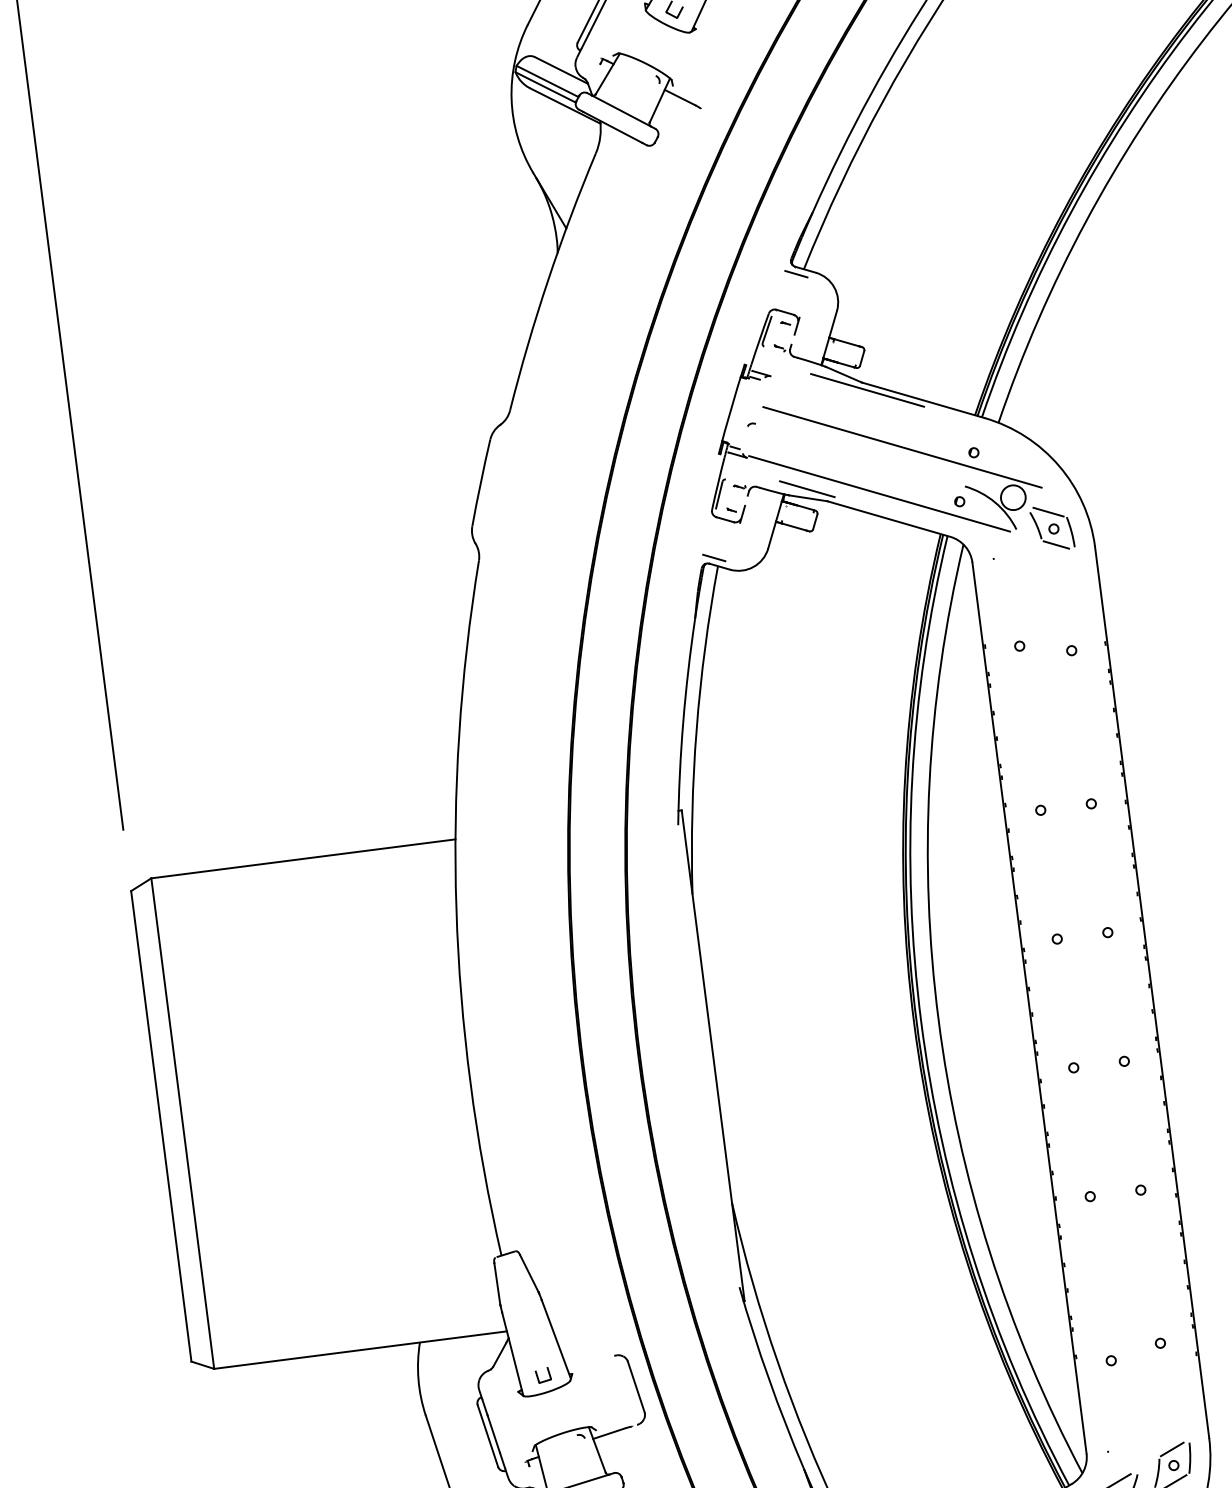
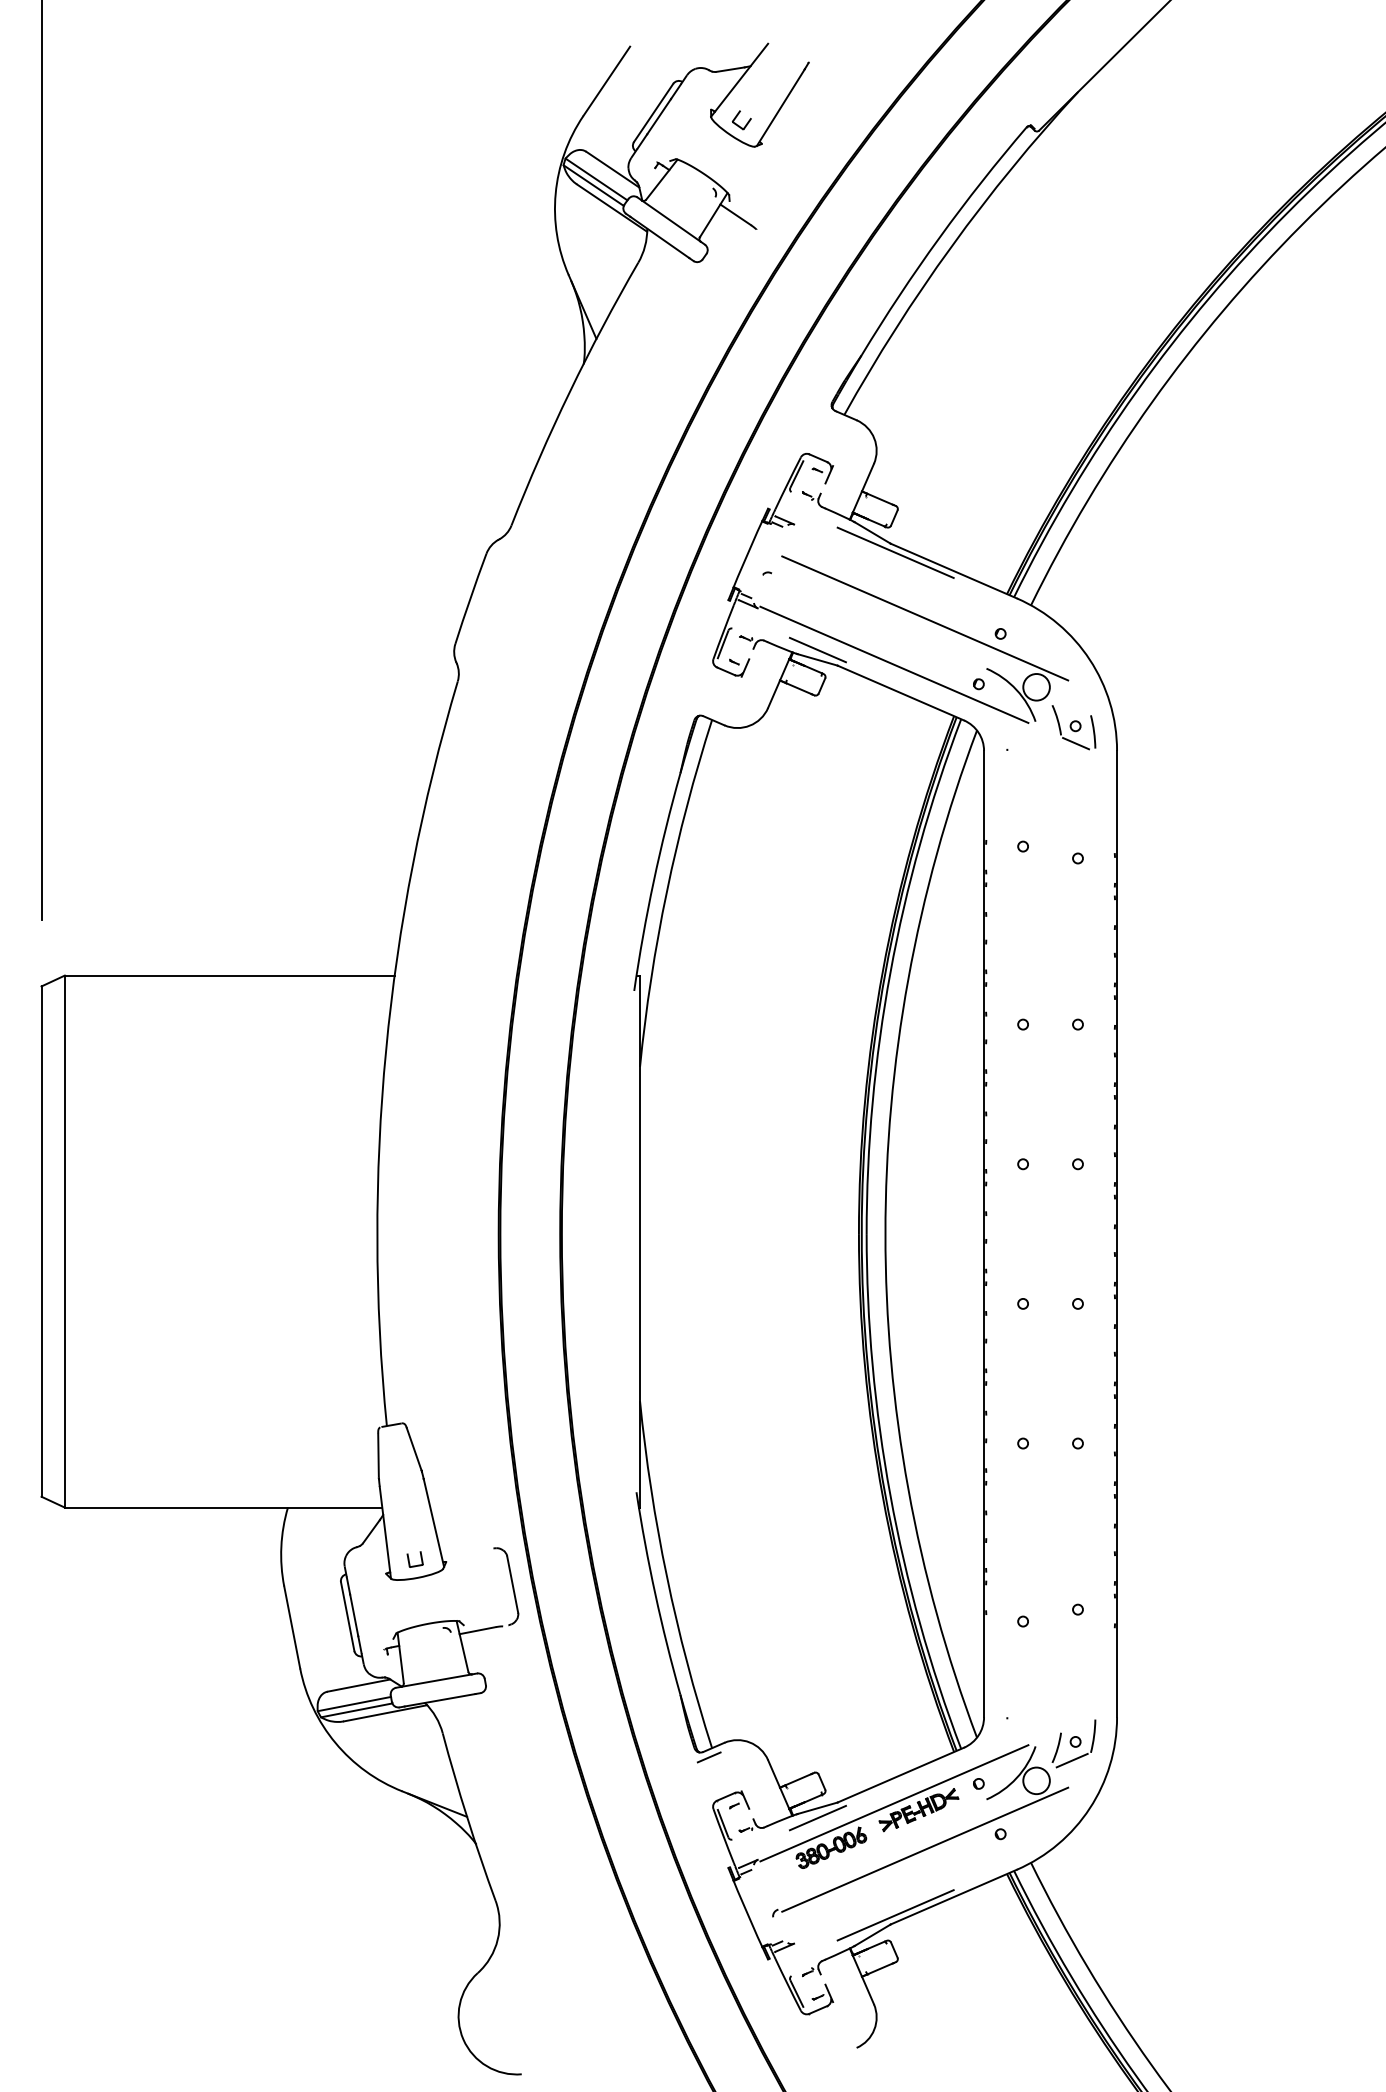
line: (796, 274) -> (835, 419), removed
line: (1047, 512) -> (1071, 707), removed
line: (713, 557) -> (708, 710), removed
line: (1172, 1449) -> (1076, 1724), removed

